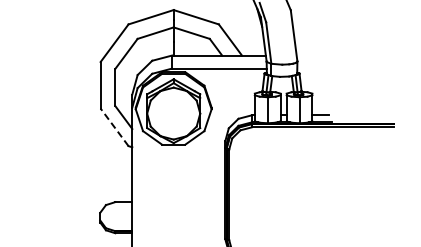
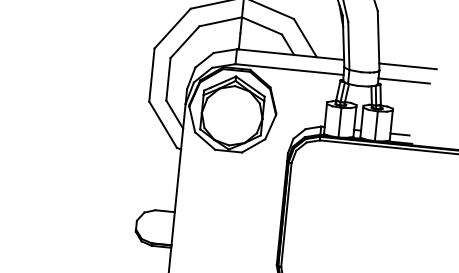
line: (321, 55) -> (407, 66), added
line: (319, 68) -> (403, 80), added
line: (114, 126) -> (163, 123), dashed -> solid

